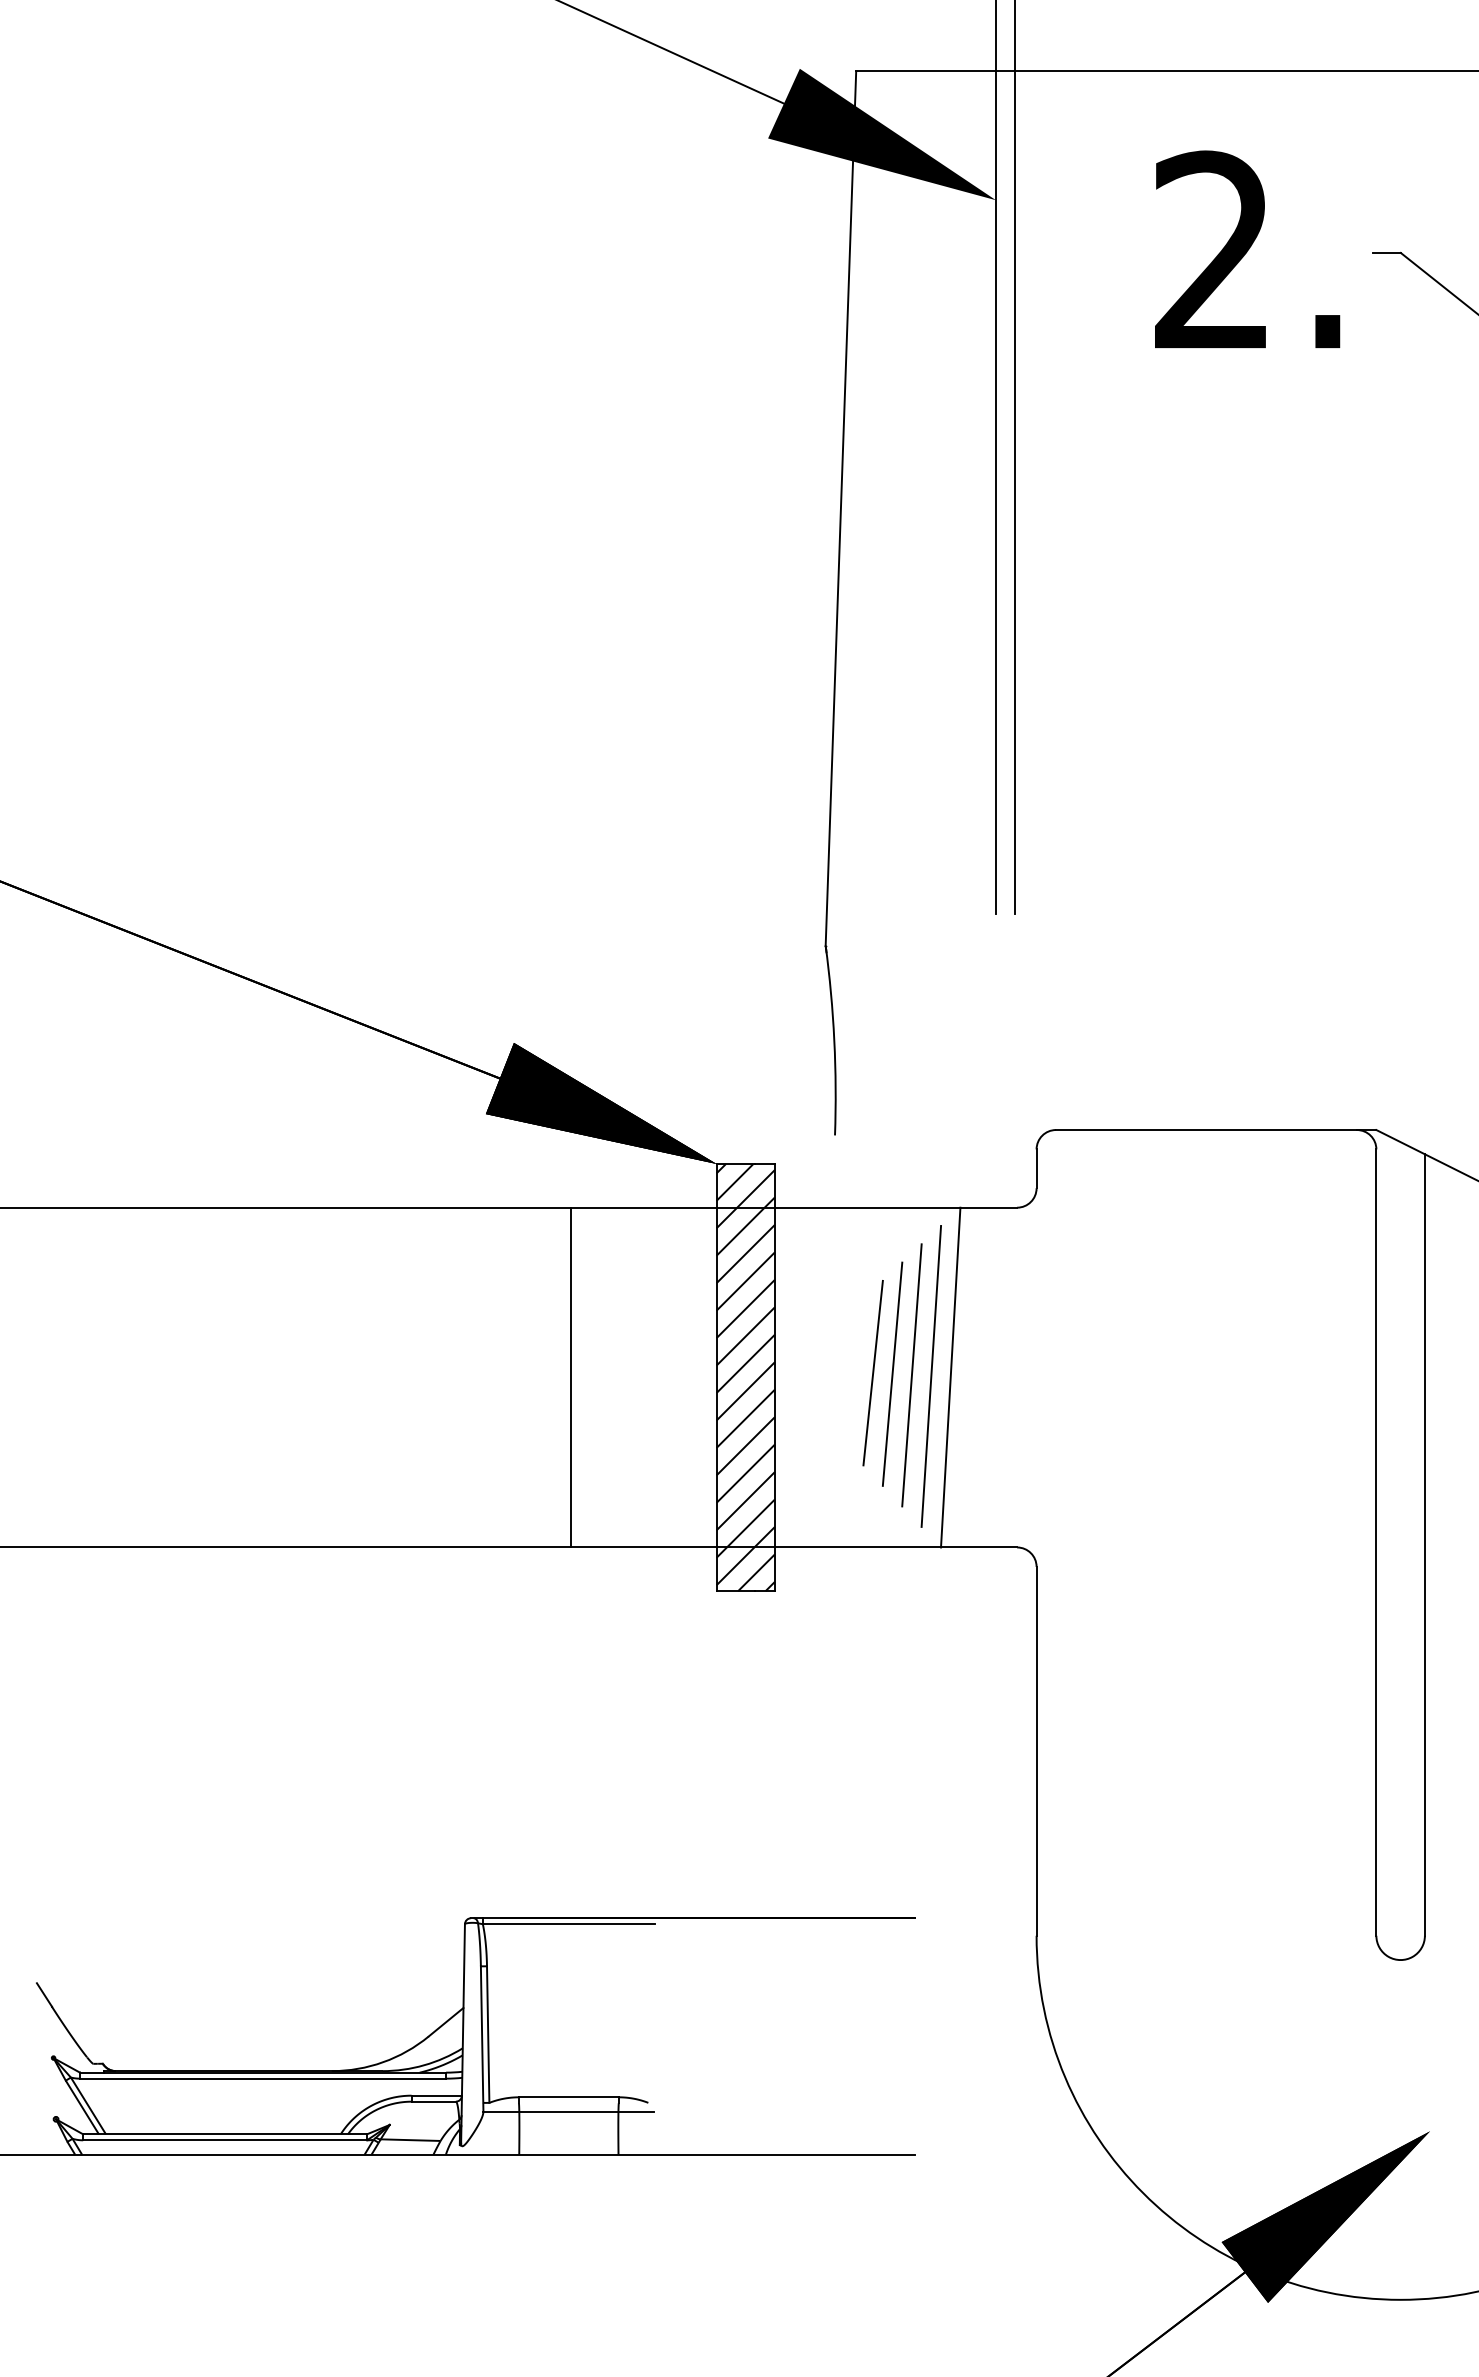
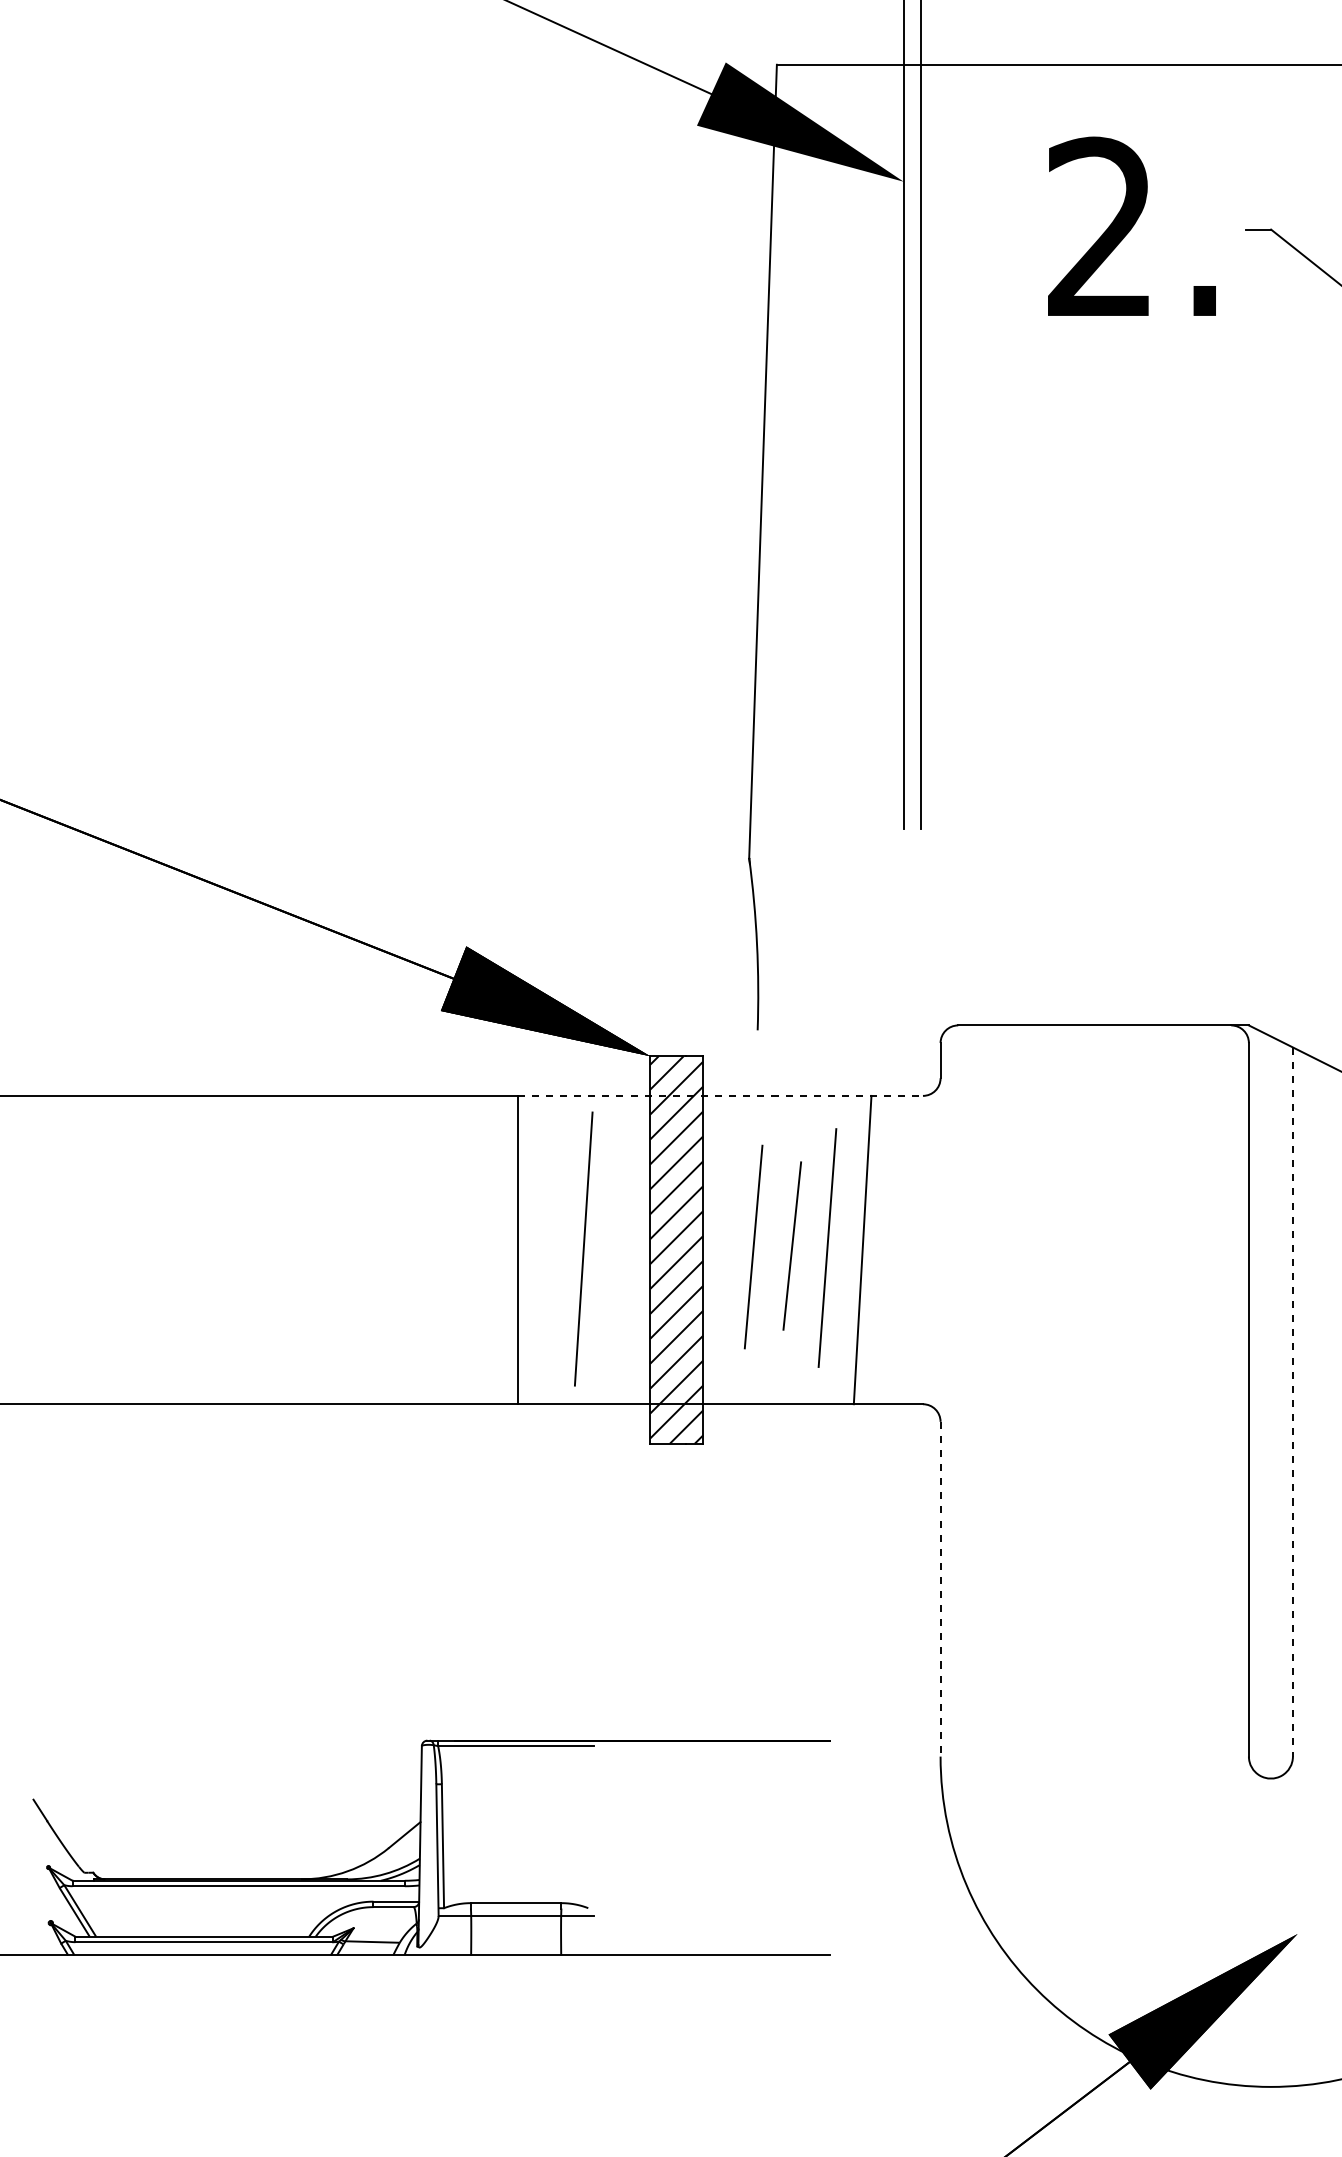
line: (794, 1207) -> (720, 1095), solid -> dashed
line: (892, 1373) -> (753, 1246), moved
line: (930, 1376) -> (582, 1249), moved
line: (1424, 1545) -> (1292, 1402), solid -> dashed
line: (1036, 1751) -> (940, 1589), solid -> dashed

